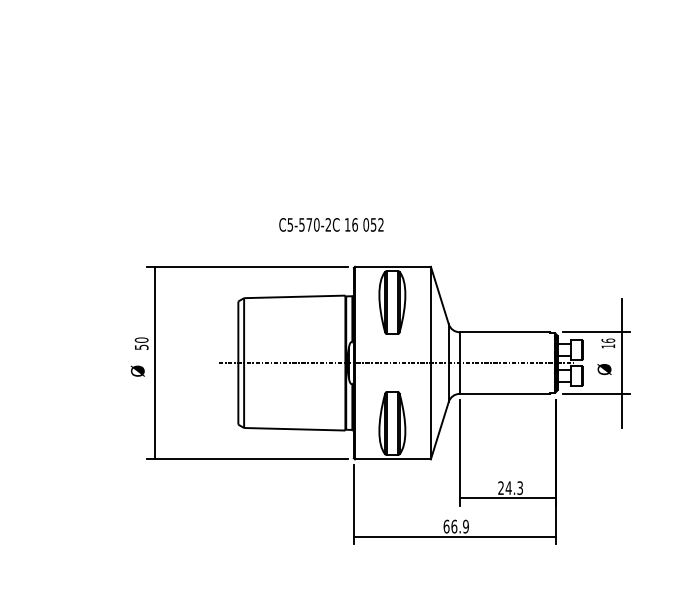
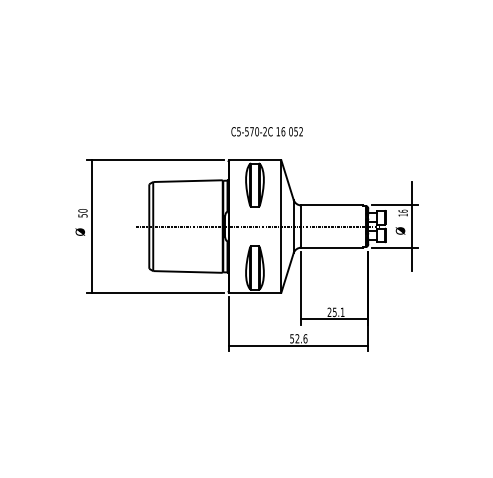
text: (330, 224) -> (266, 131), moved
text: (514, 488) -> (338, 312), 24.3 -> 25.1
text: (455, 526) -> (298, 338), 66.9 -> 52.6

